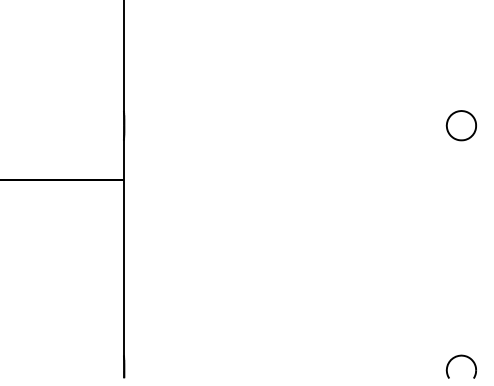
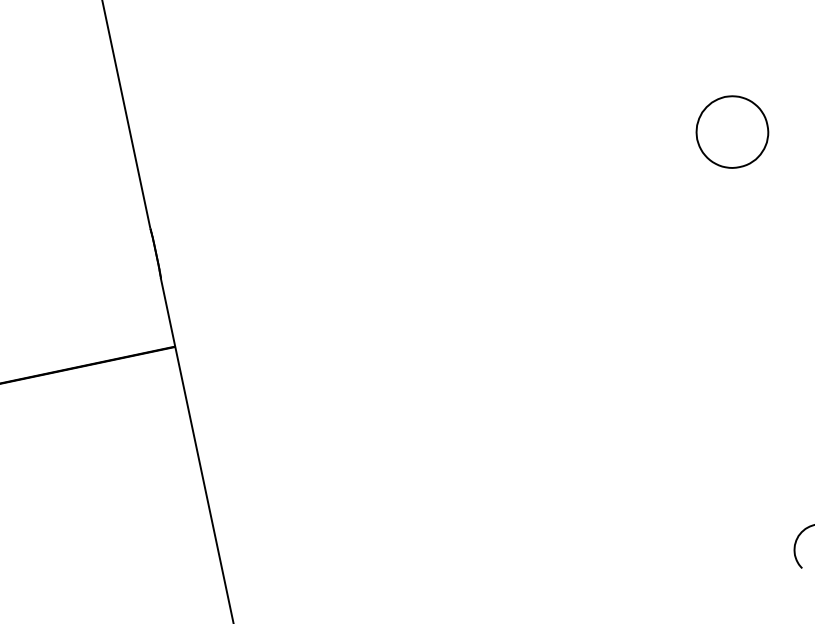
part: (460, 125) -> (730, 132), size x1.4

